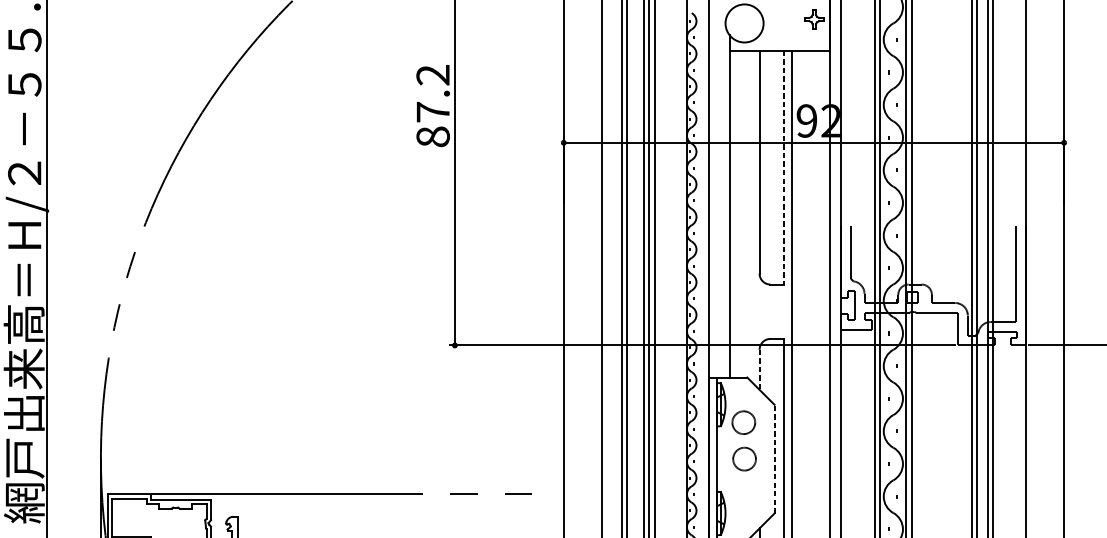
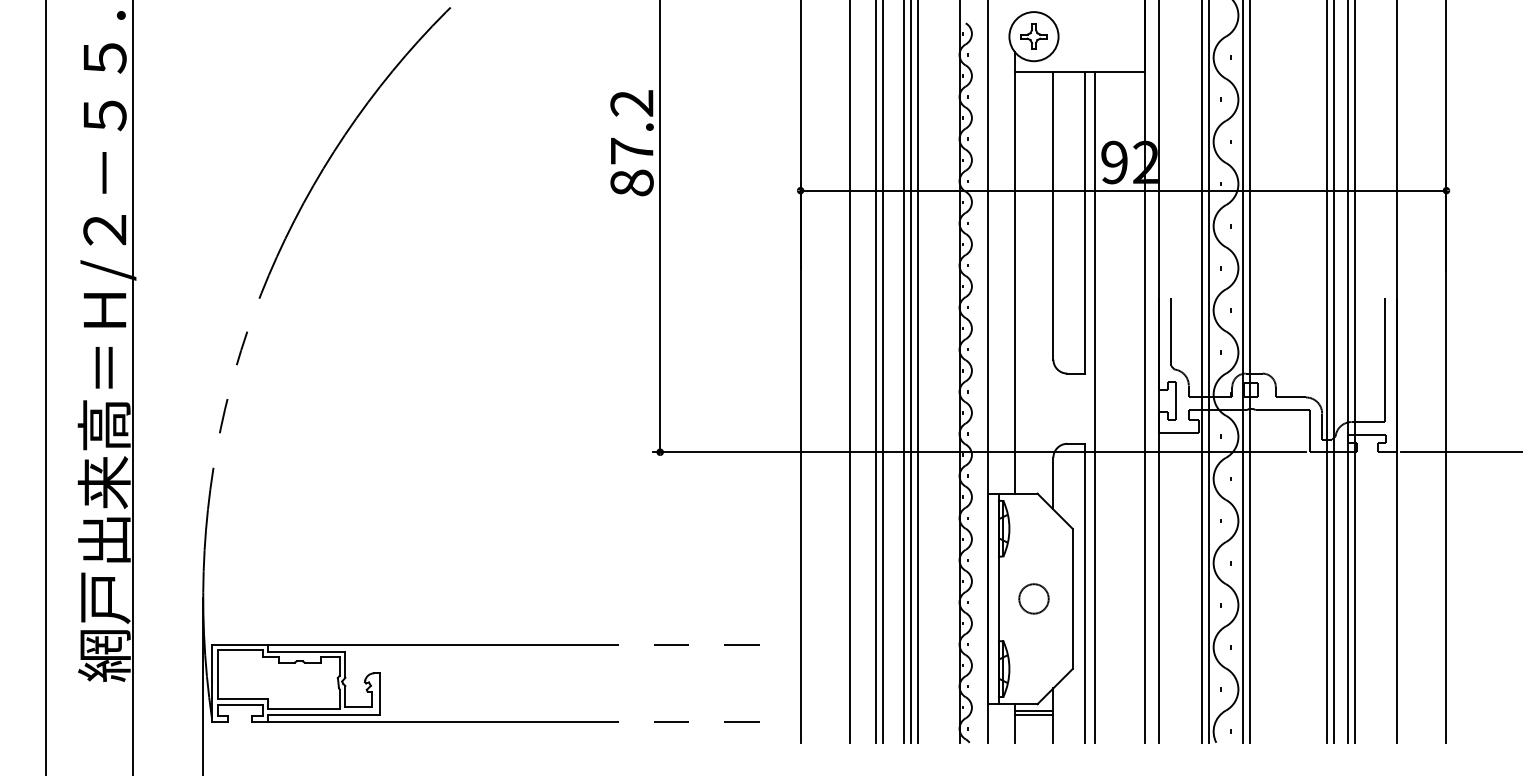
part: (813, 19) -> (1033, 36), moved
line: (783, 167) -> (1084, 222), dashed -> solid
line: (759, 369) -> (1053, 483), dashed -> solid
circle: (743, 422) -> (1032, 551), removed
line: (774, 458) -> (1072, 598), dashed -> solid

